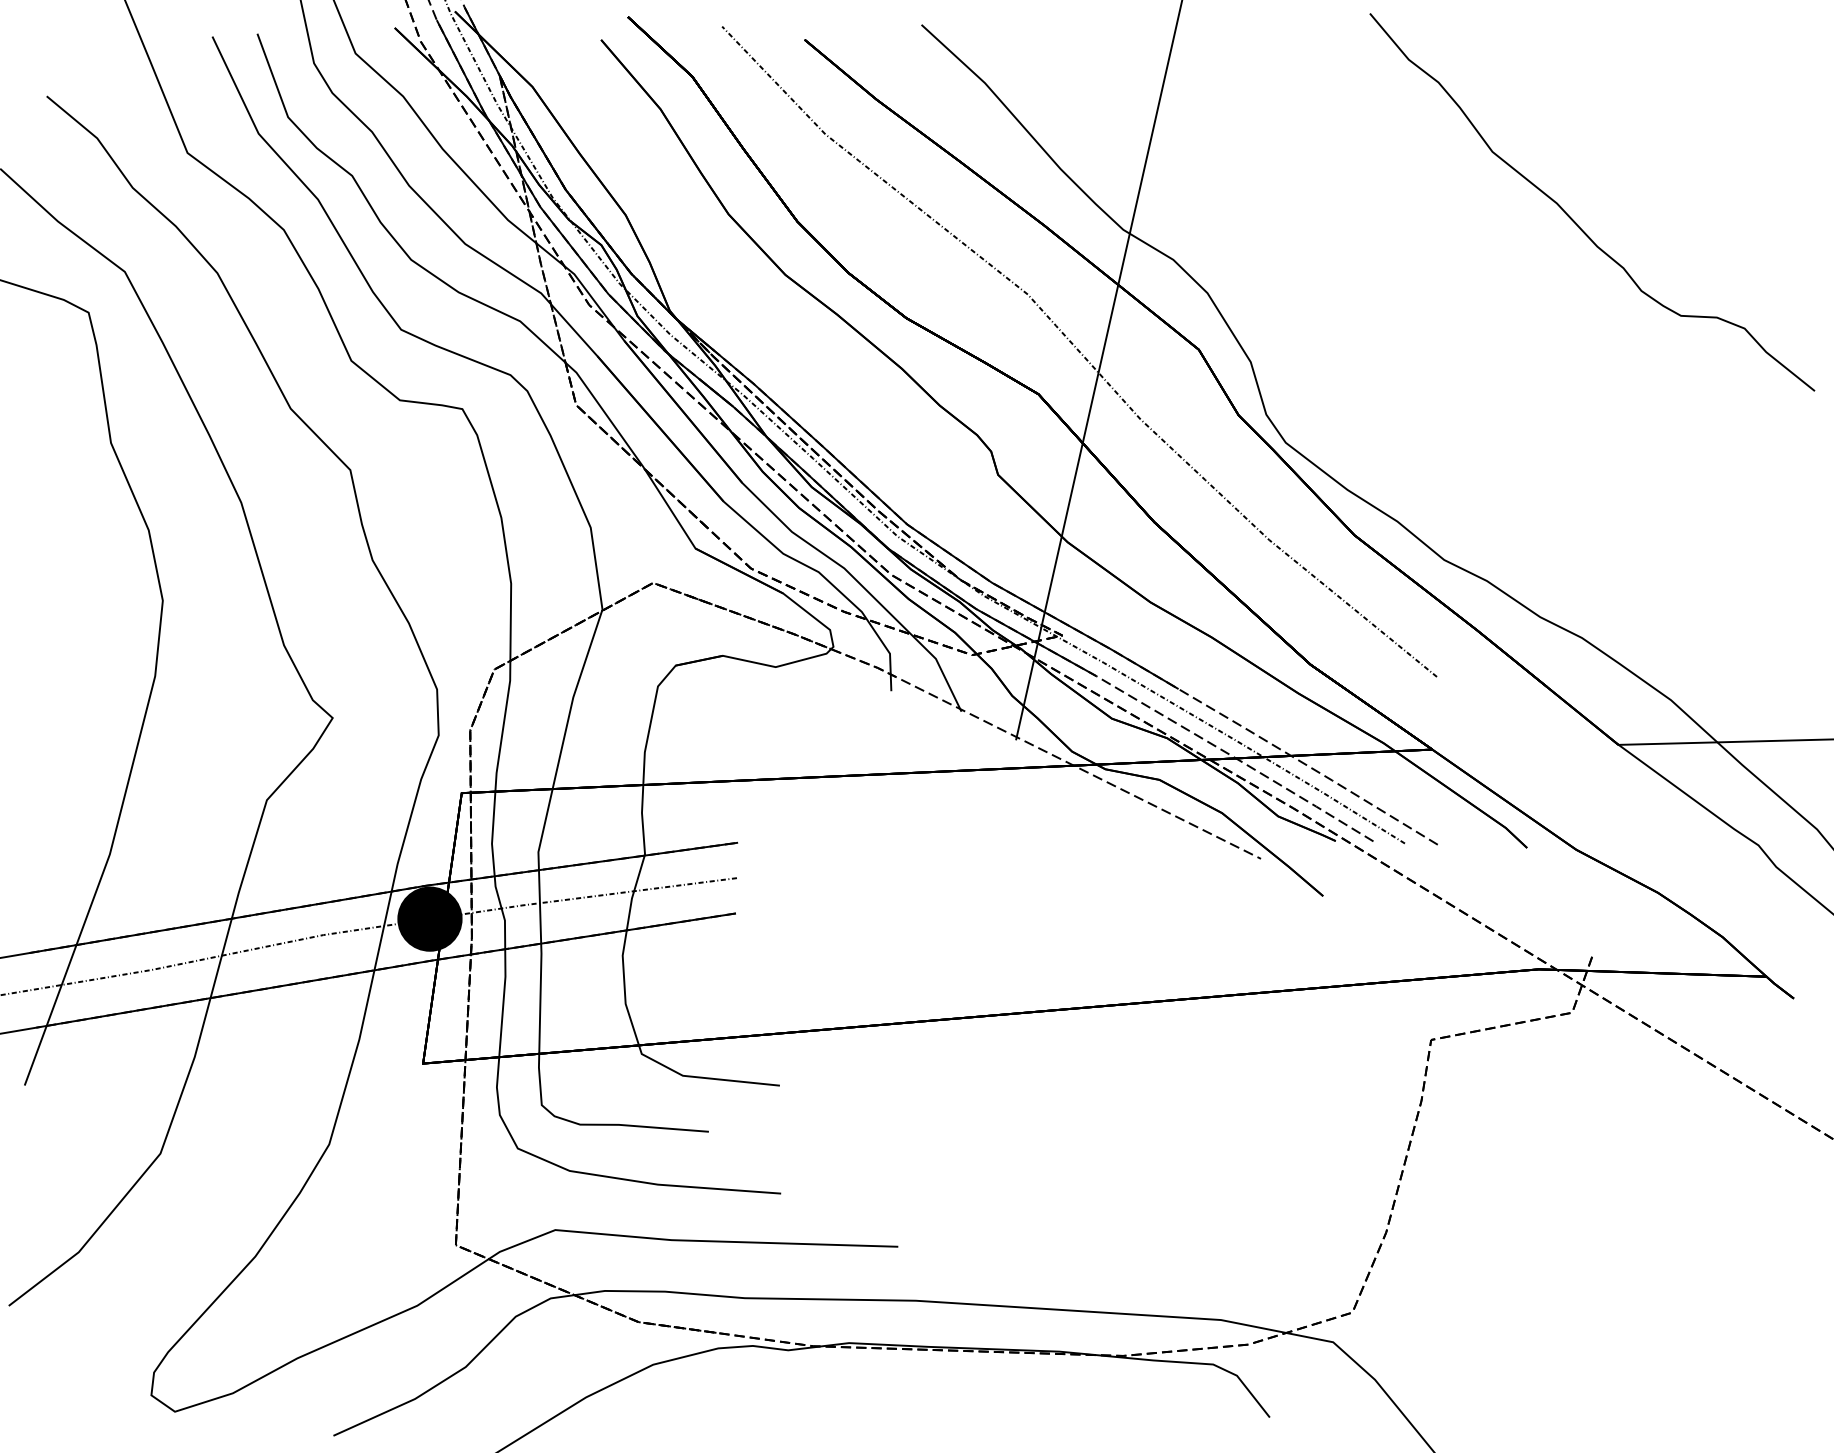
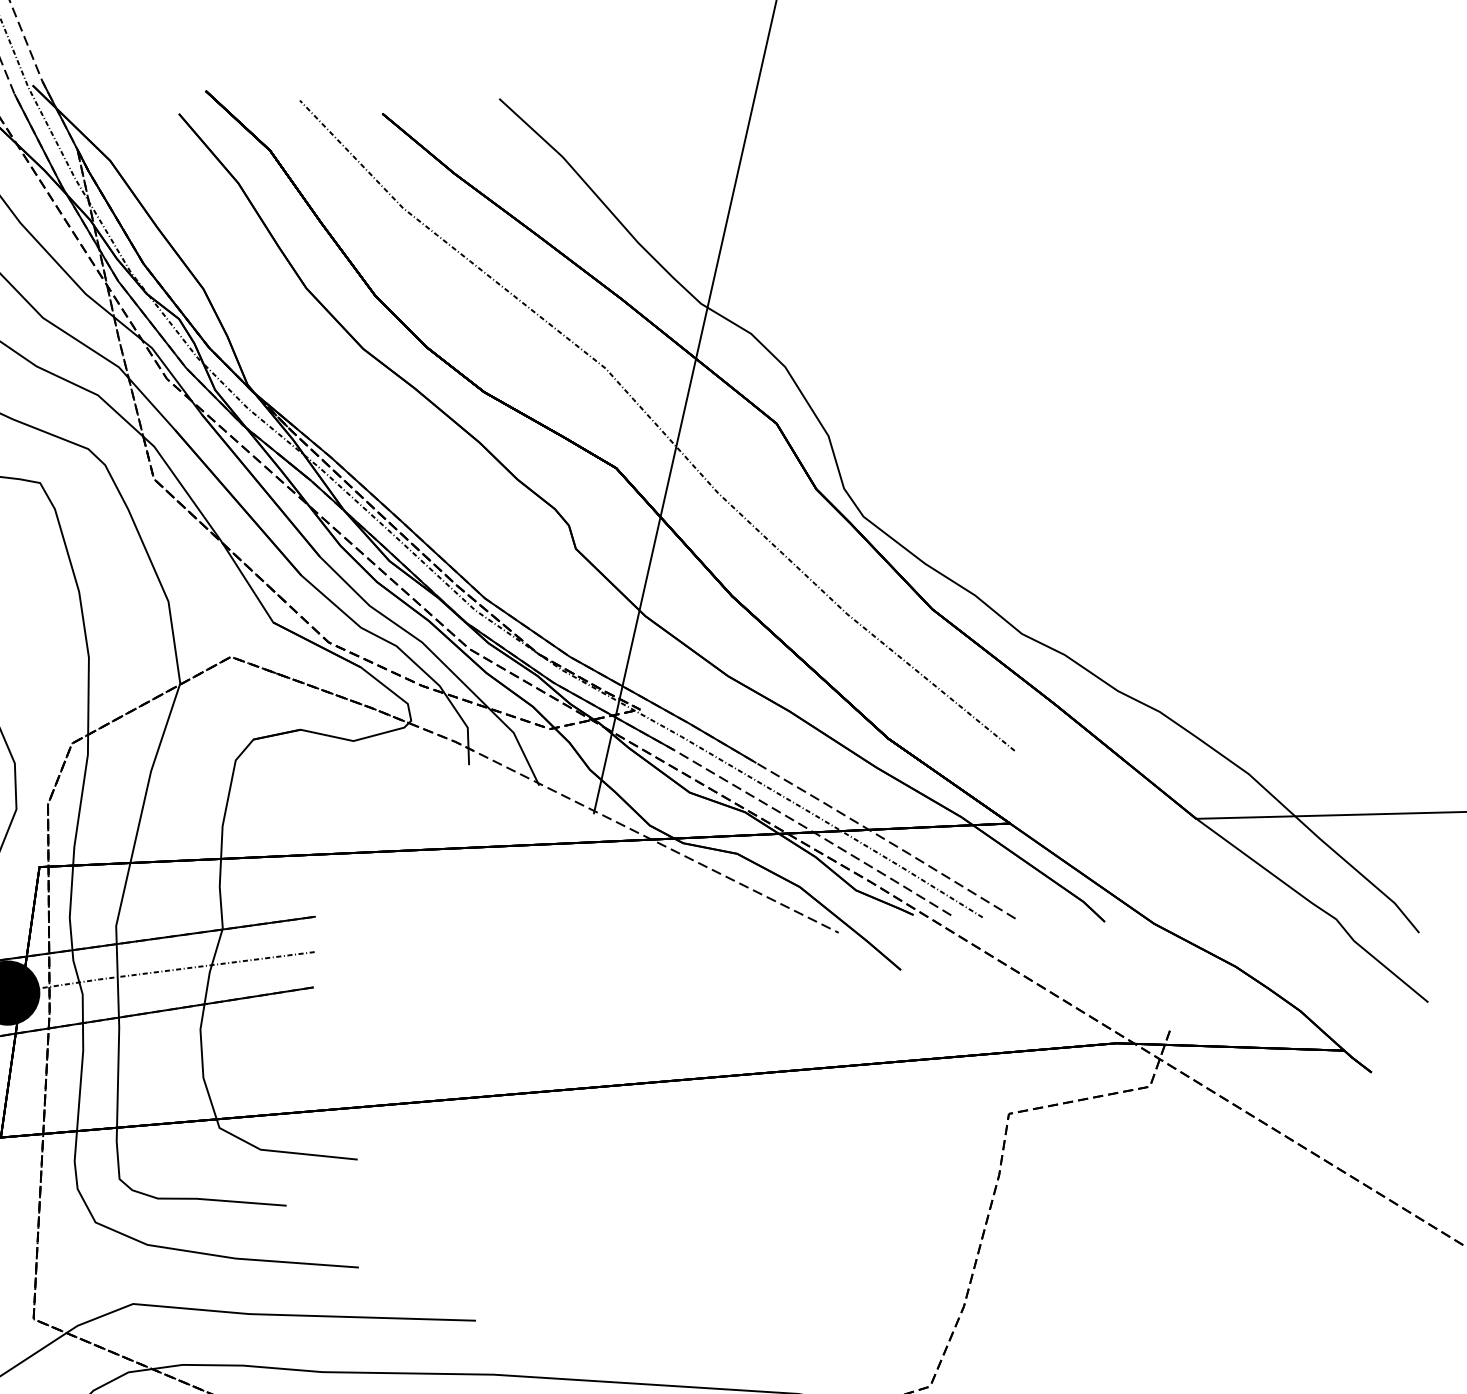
curve: (1574, 220) -> (1152, 294), removed

